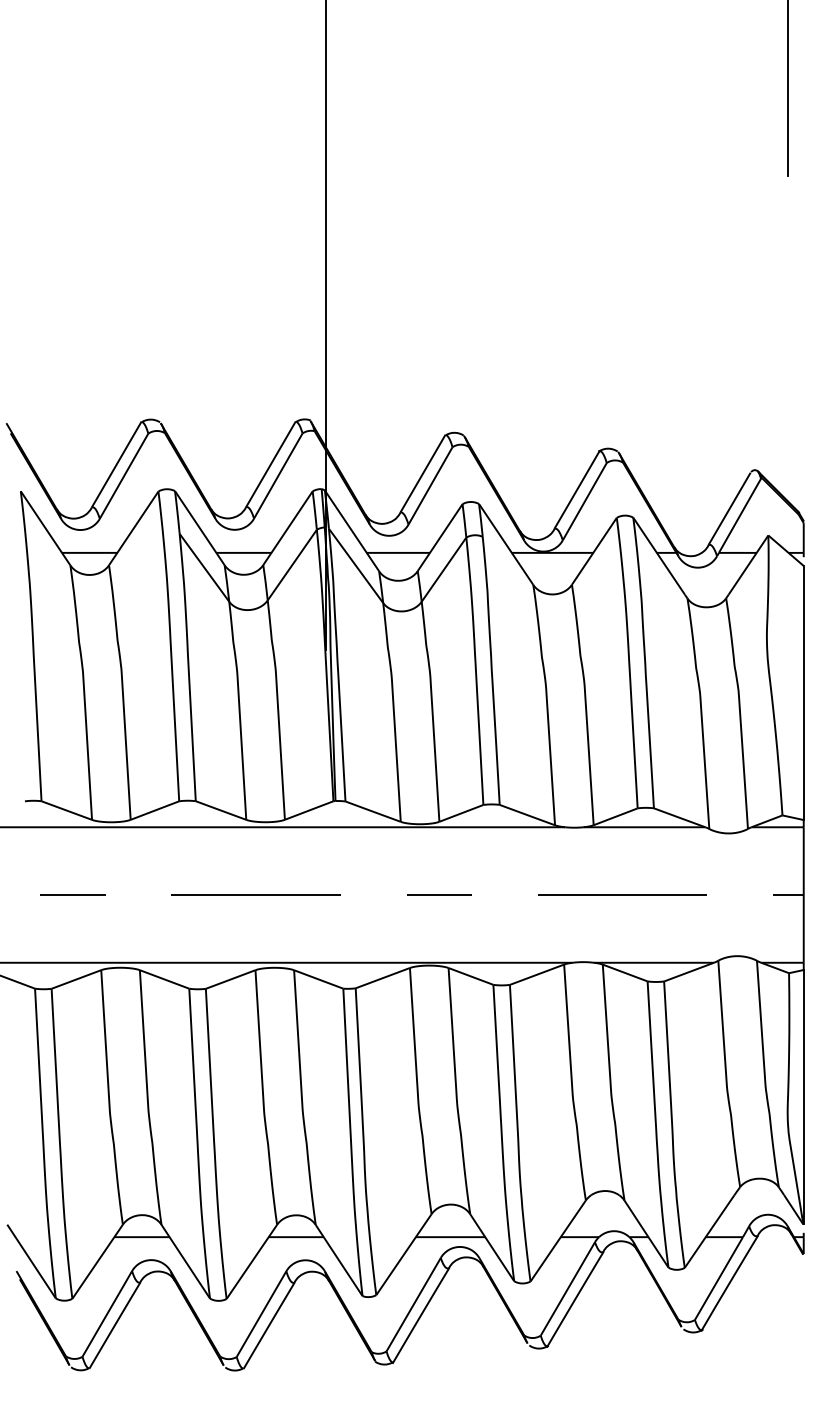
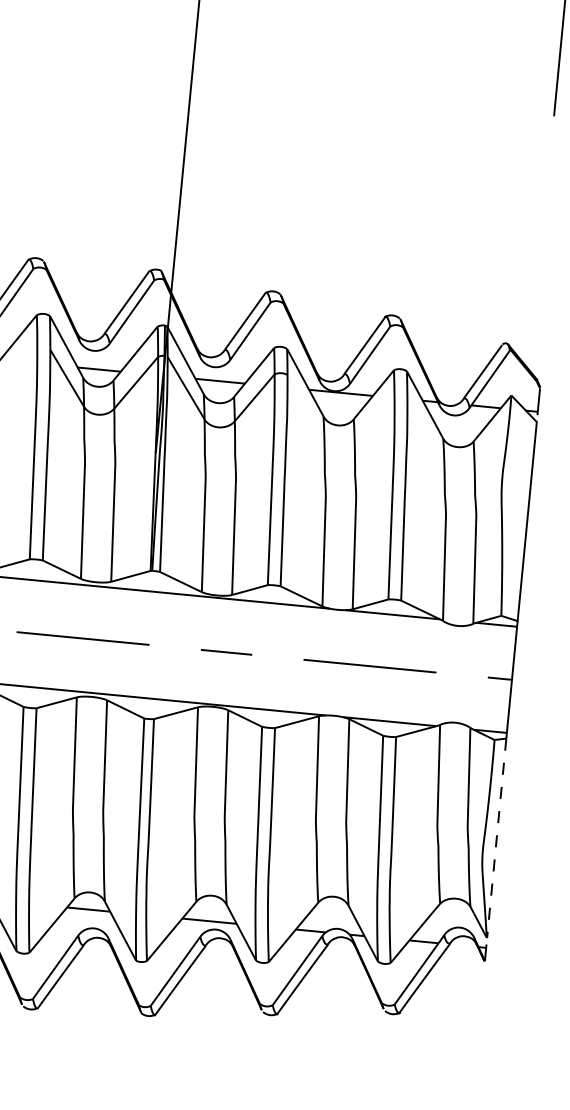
line: (803, 1097) -> (496, 838), solid -> dashed

